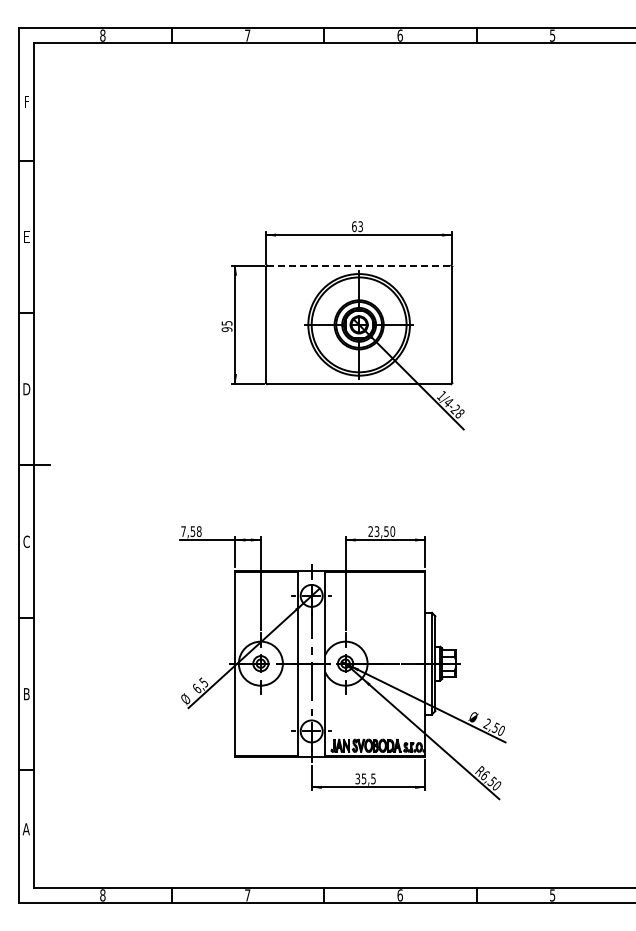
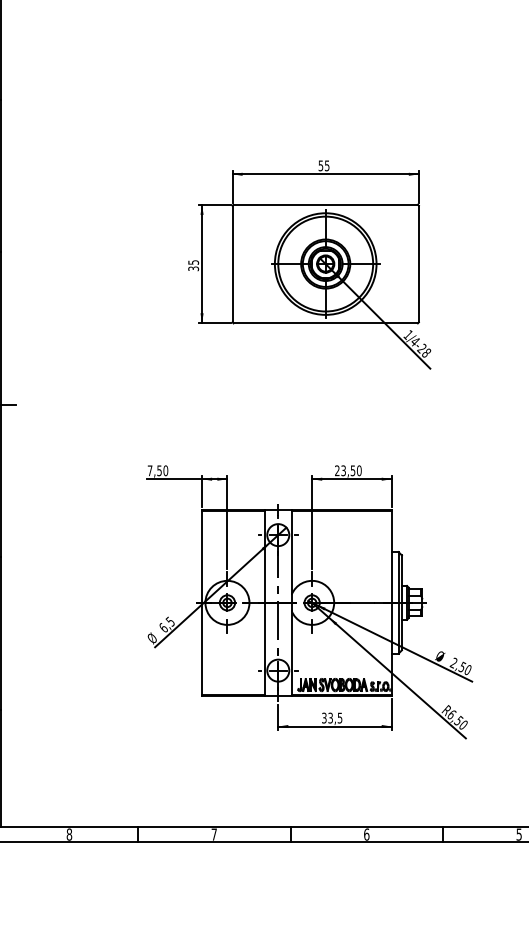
text: (357, 226) -> (324, 165), 63 -> 55
line: (359, 265) -> (326, 204), dashed -> solid
text: (226, 329) -> (193, 268), 95 -> 35
text: (198, 531) -> (165, 470), 7,58 -> 7,50
text: (364, 778) -> (331, 717), 35,5 -> 33,5

